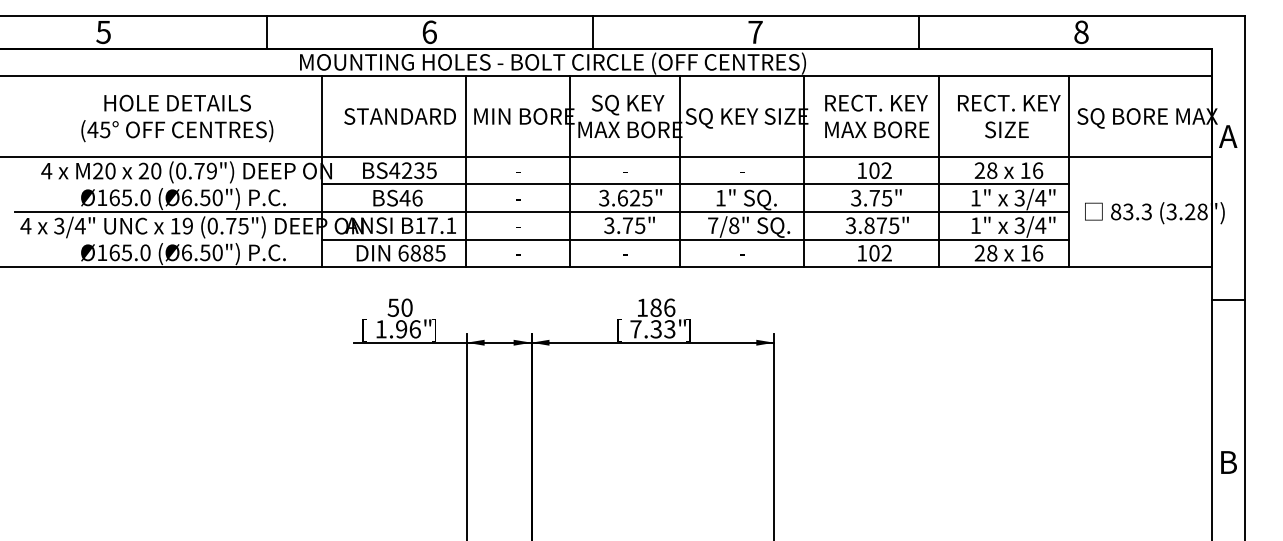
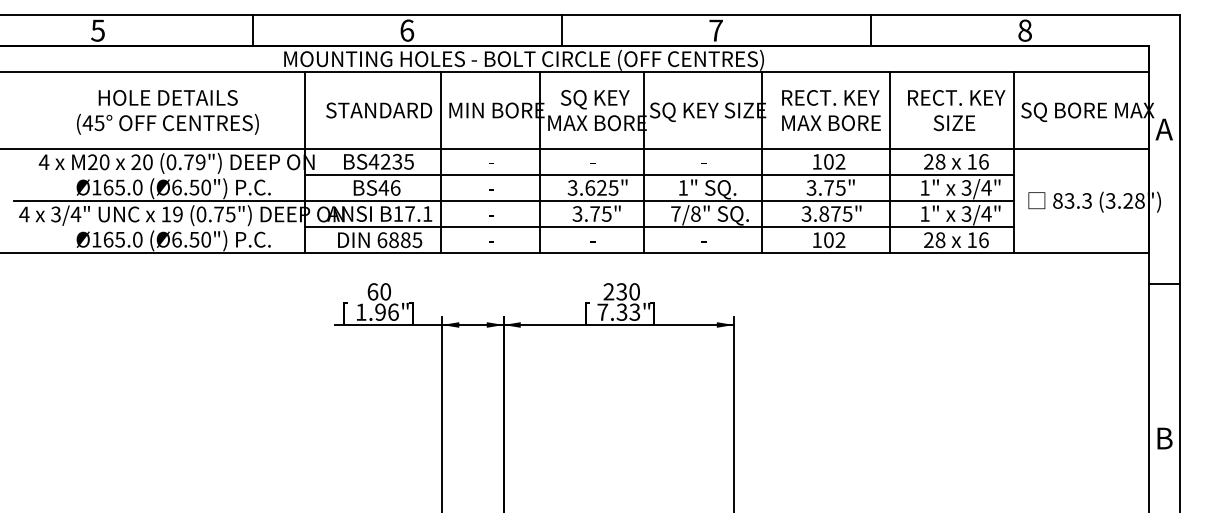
text: (393, 307) -> (372, 291), 50 -> 60
text: (655, 307) -> (621, 291), 186 -> 230

